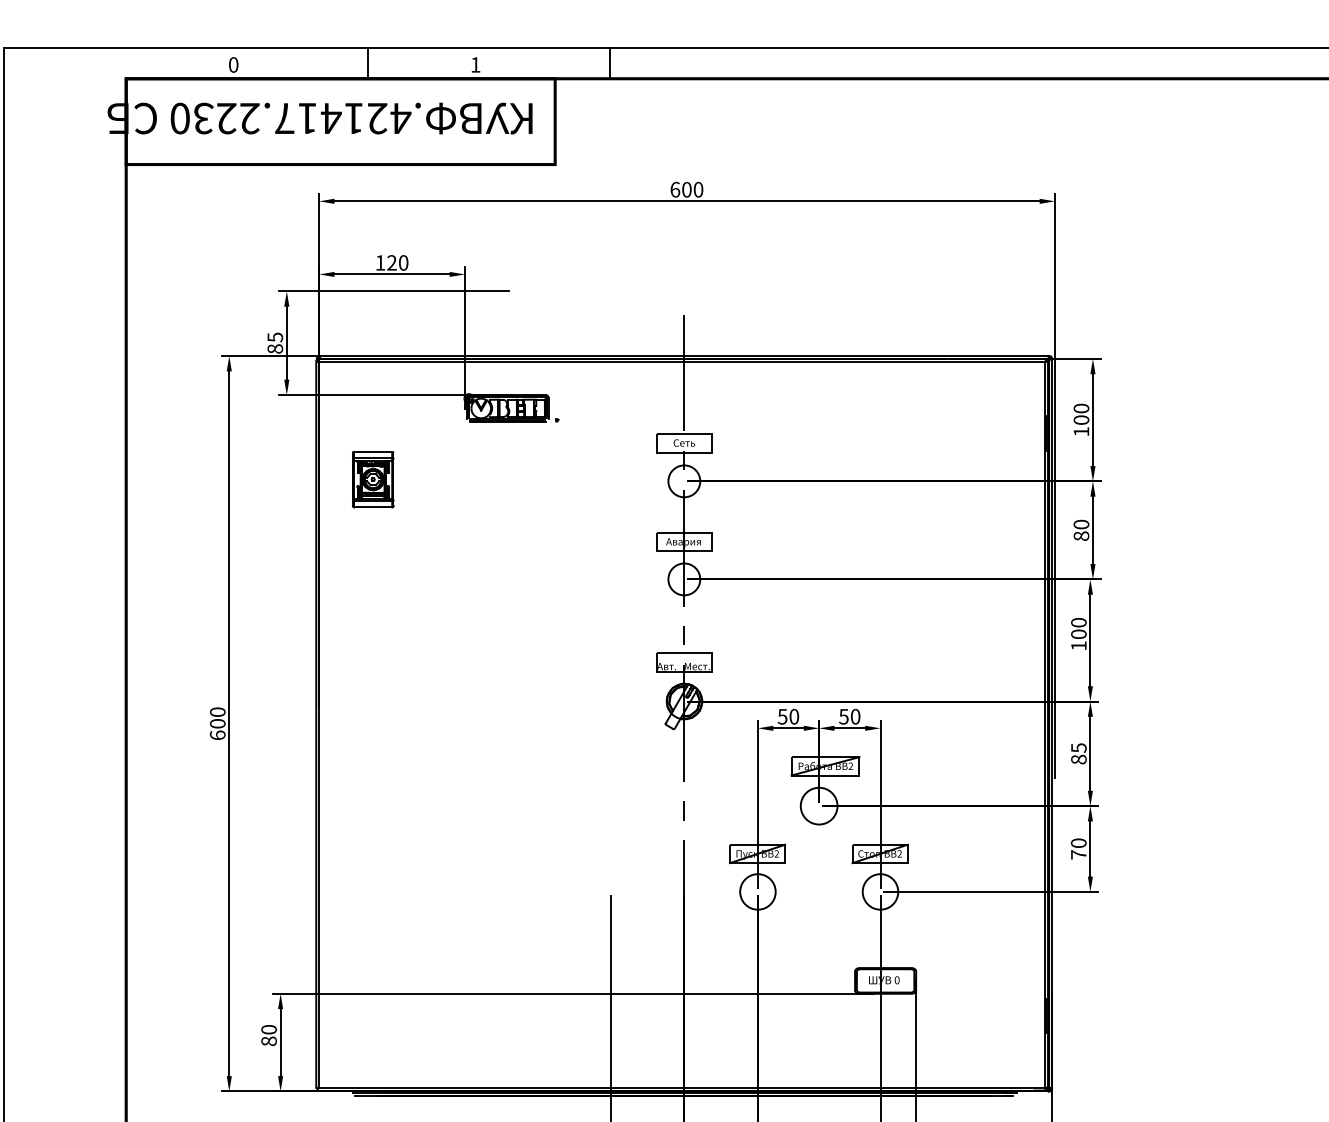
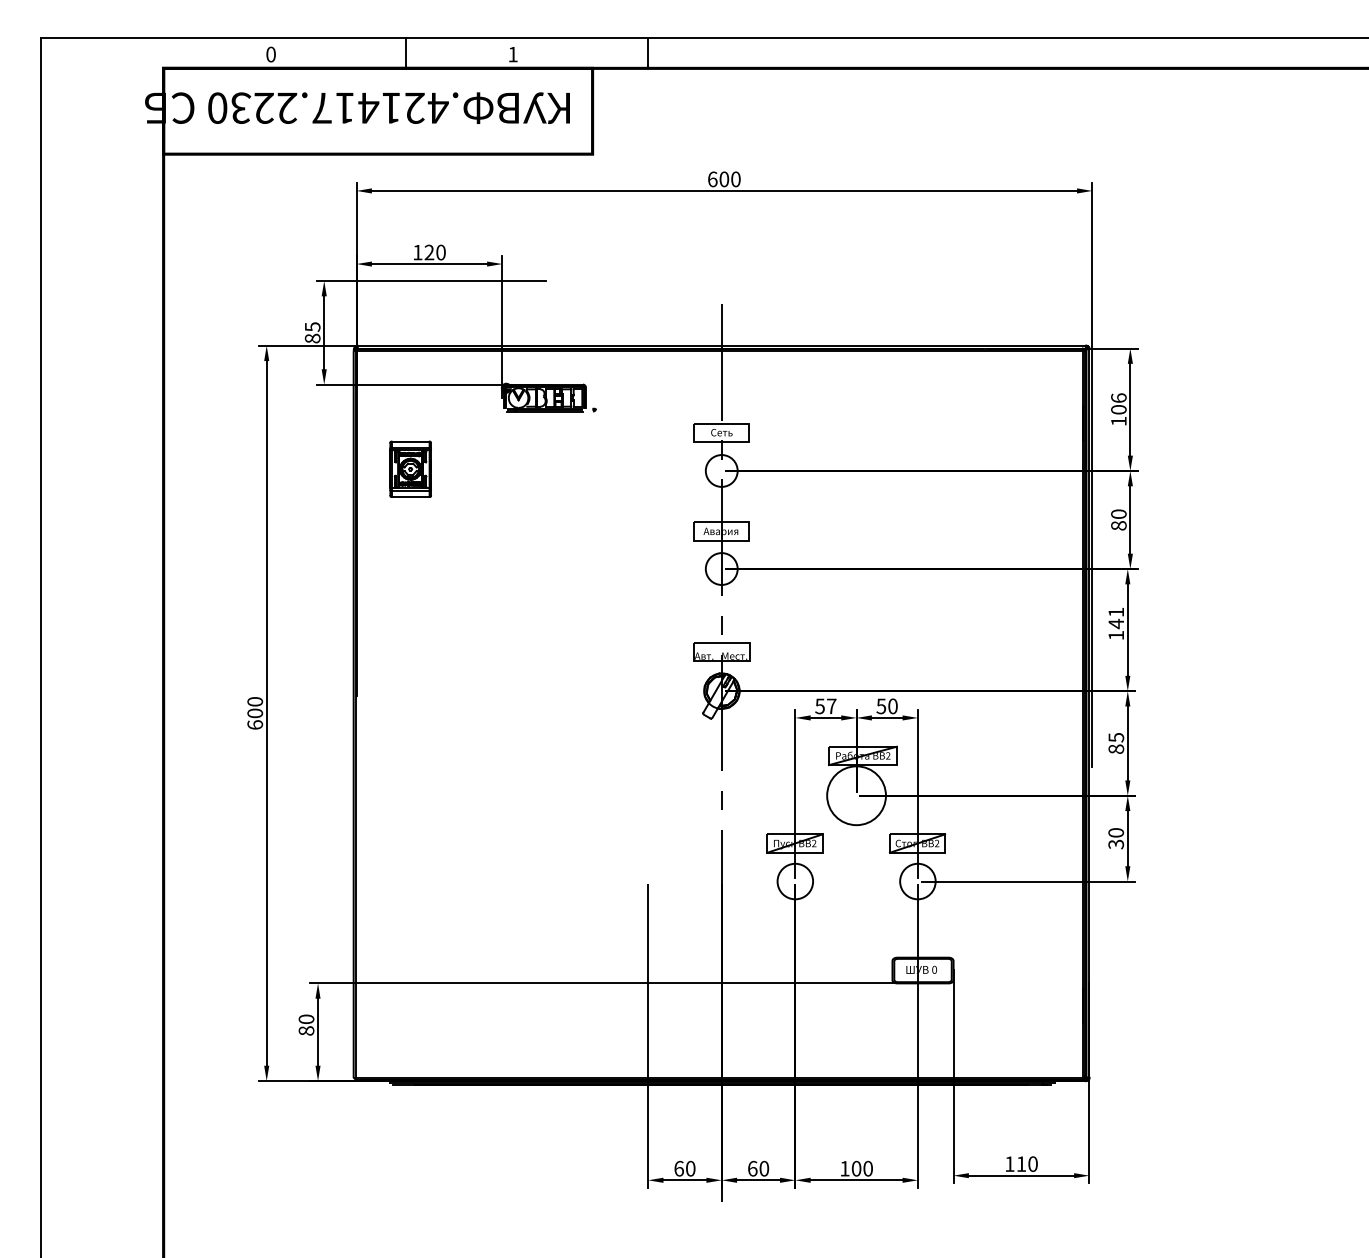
text: (1081, 407) -> (1118, 397), 100 -> 106
text: (1079, 628) -> (1116, 618), 100 -> 141
text: (794, 716) -> (831, 706), 50 -> 57
circle: (819, 805) -> (856, 795), size x1.6
text: (1079, 854) -> (1116, 844), 70 -> 30

